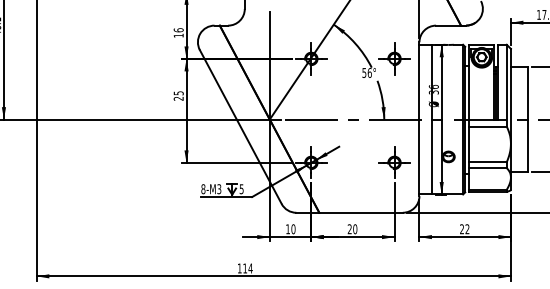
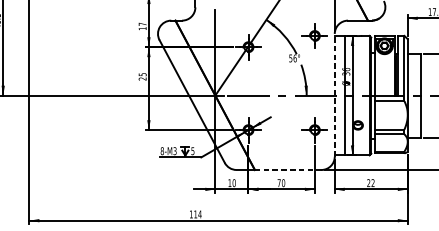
text: (178, 30) -> (142, 24), 16 -> 17
part: (394, 58) -> (314, 35), moved
line: (419, 119) -> (334, 95), solid -> dashed
line: (361, 212) -> (288, 169), solid -> dashed
text: (349, 229) -> (278, 183), 20 -> 70

